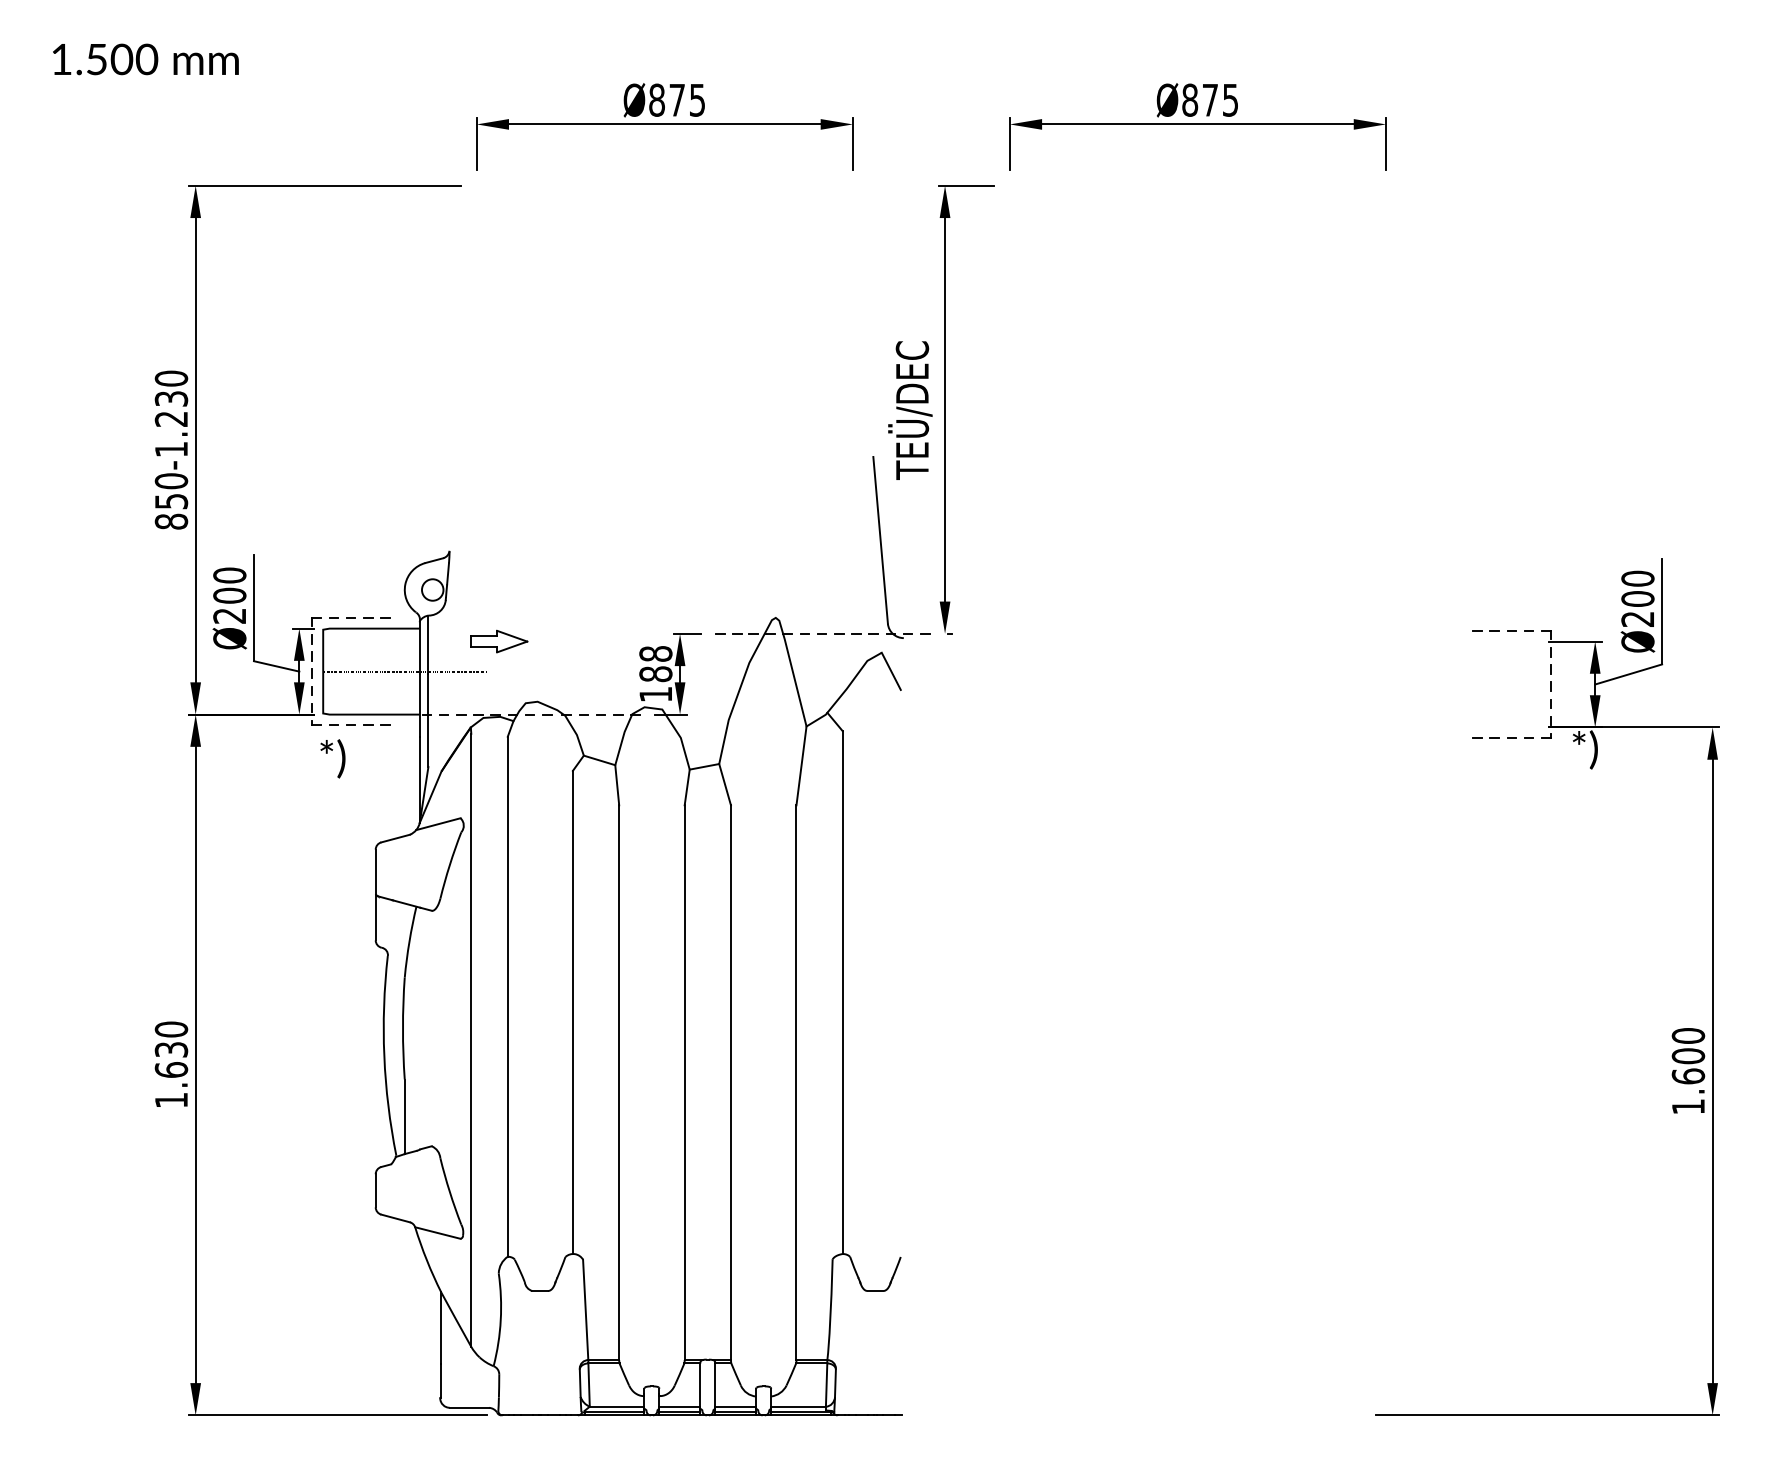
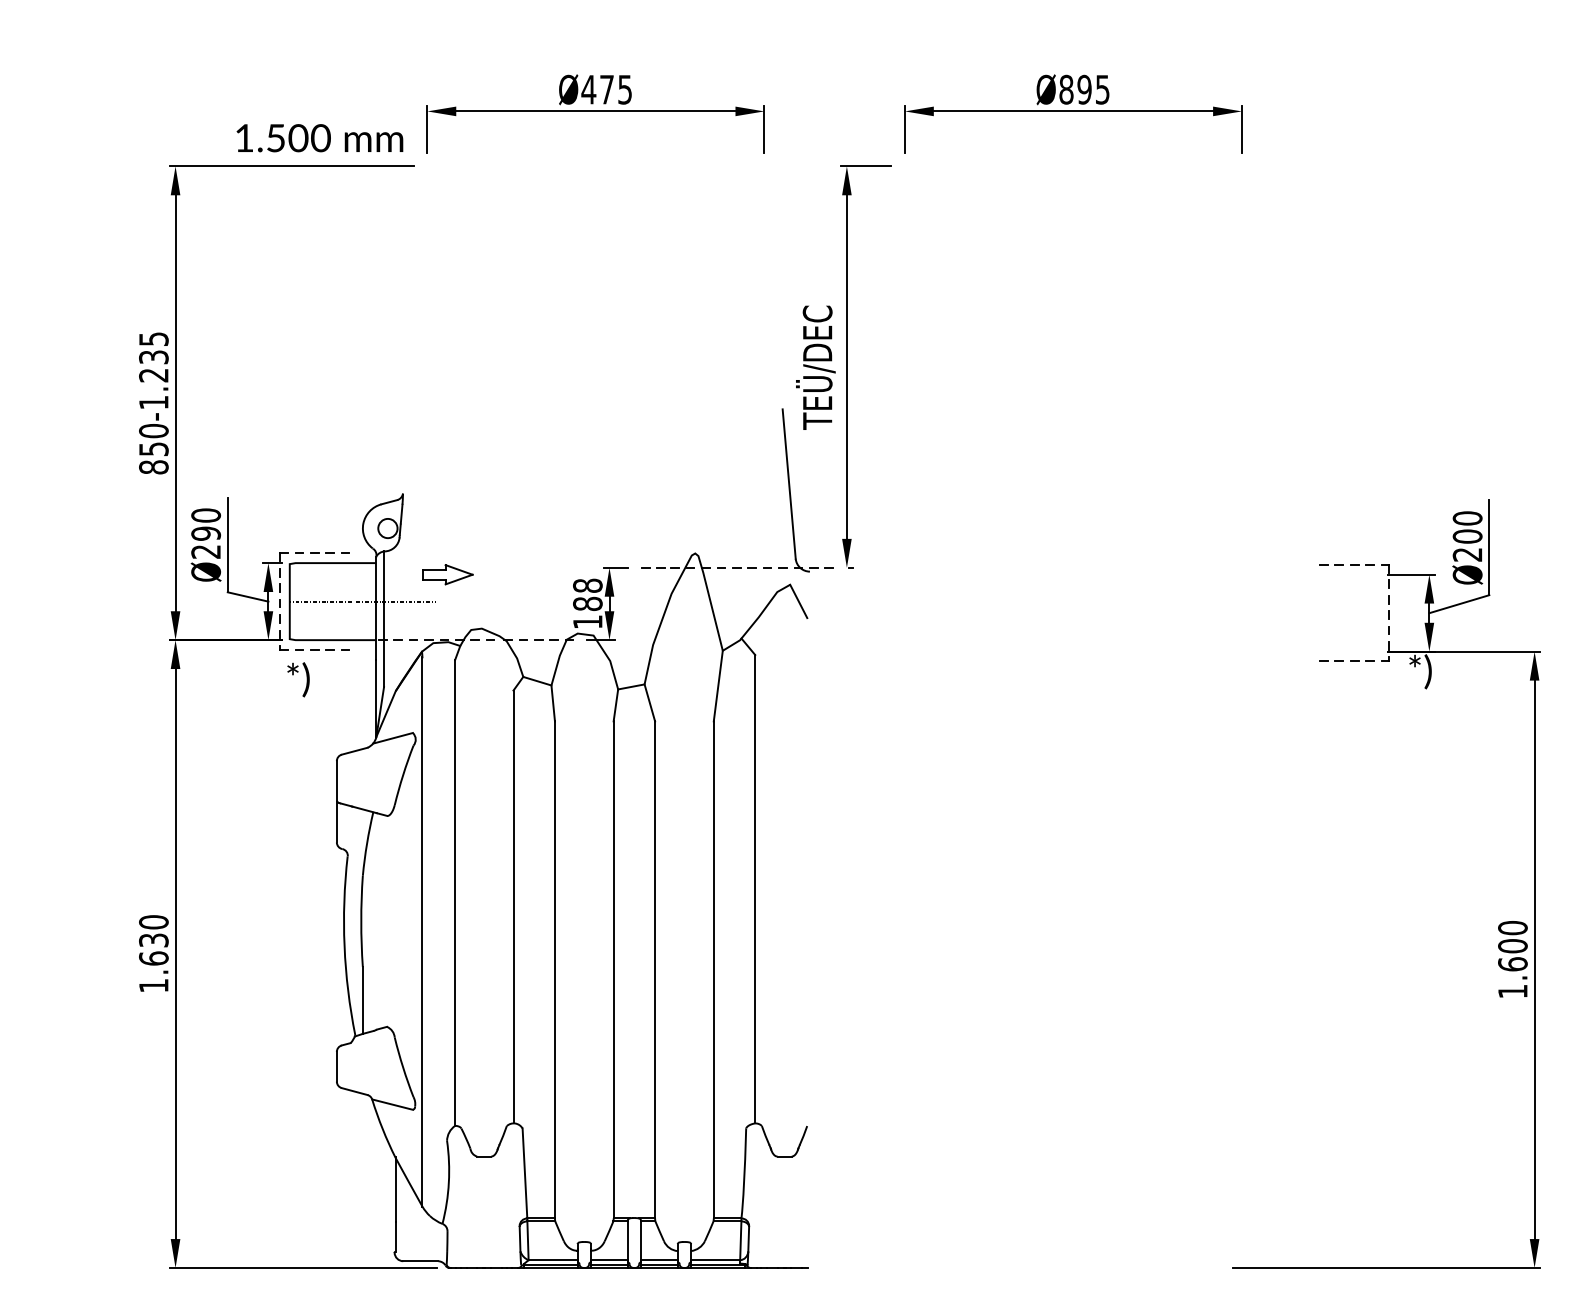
text: (145, 59) -> (319, 138), moved
text: (656, 99) -> (588, 89), Ø875 -> Ø475
text: (1210, 99) -> (1084, 89), Ø875 -> Ø895
text: (171, 379) -> (153, 339), 850-1.230 -> 850-1.235
text: (230, 595) -> (206, 533), Ø200 -> Ø290

